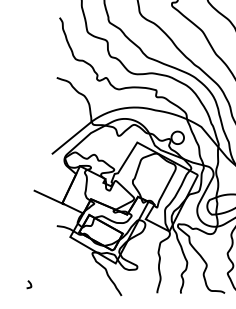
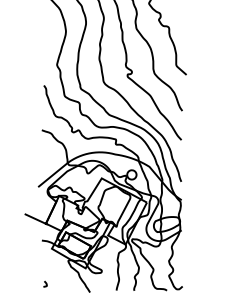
curve: (29, 283) -> (45, 283), moved

